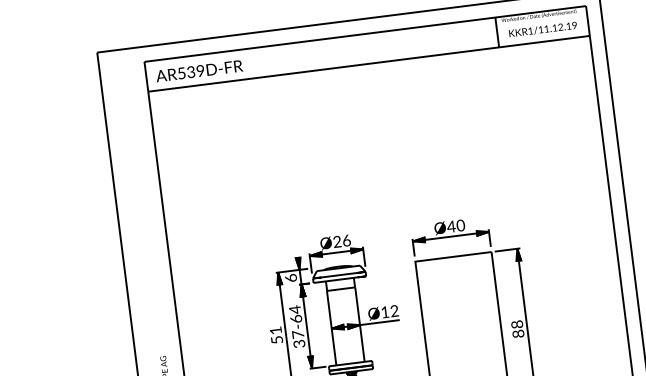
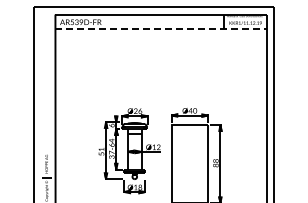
line: (369, 62) -> (161, 28), solid -> dashed

